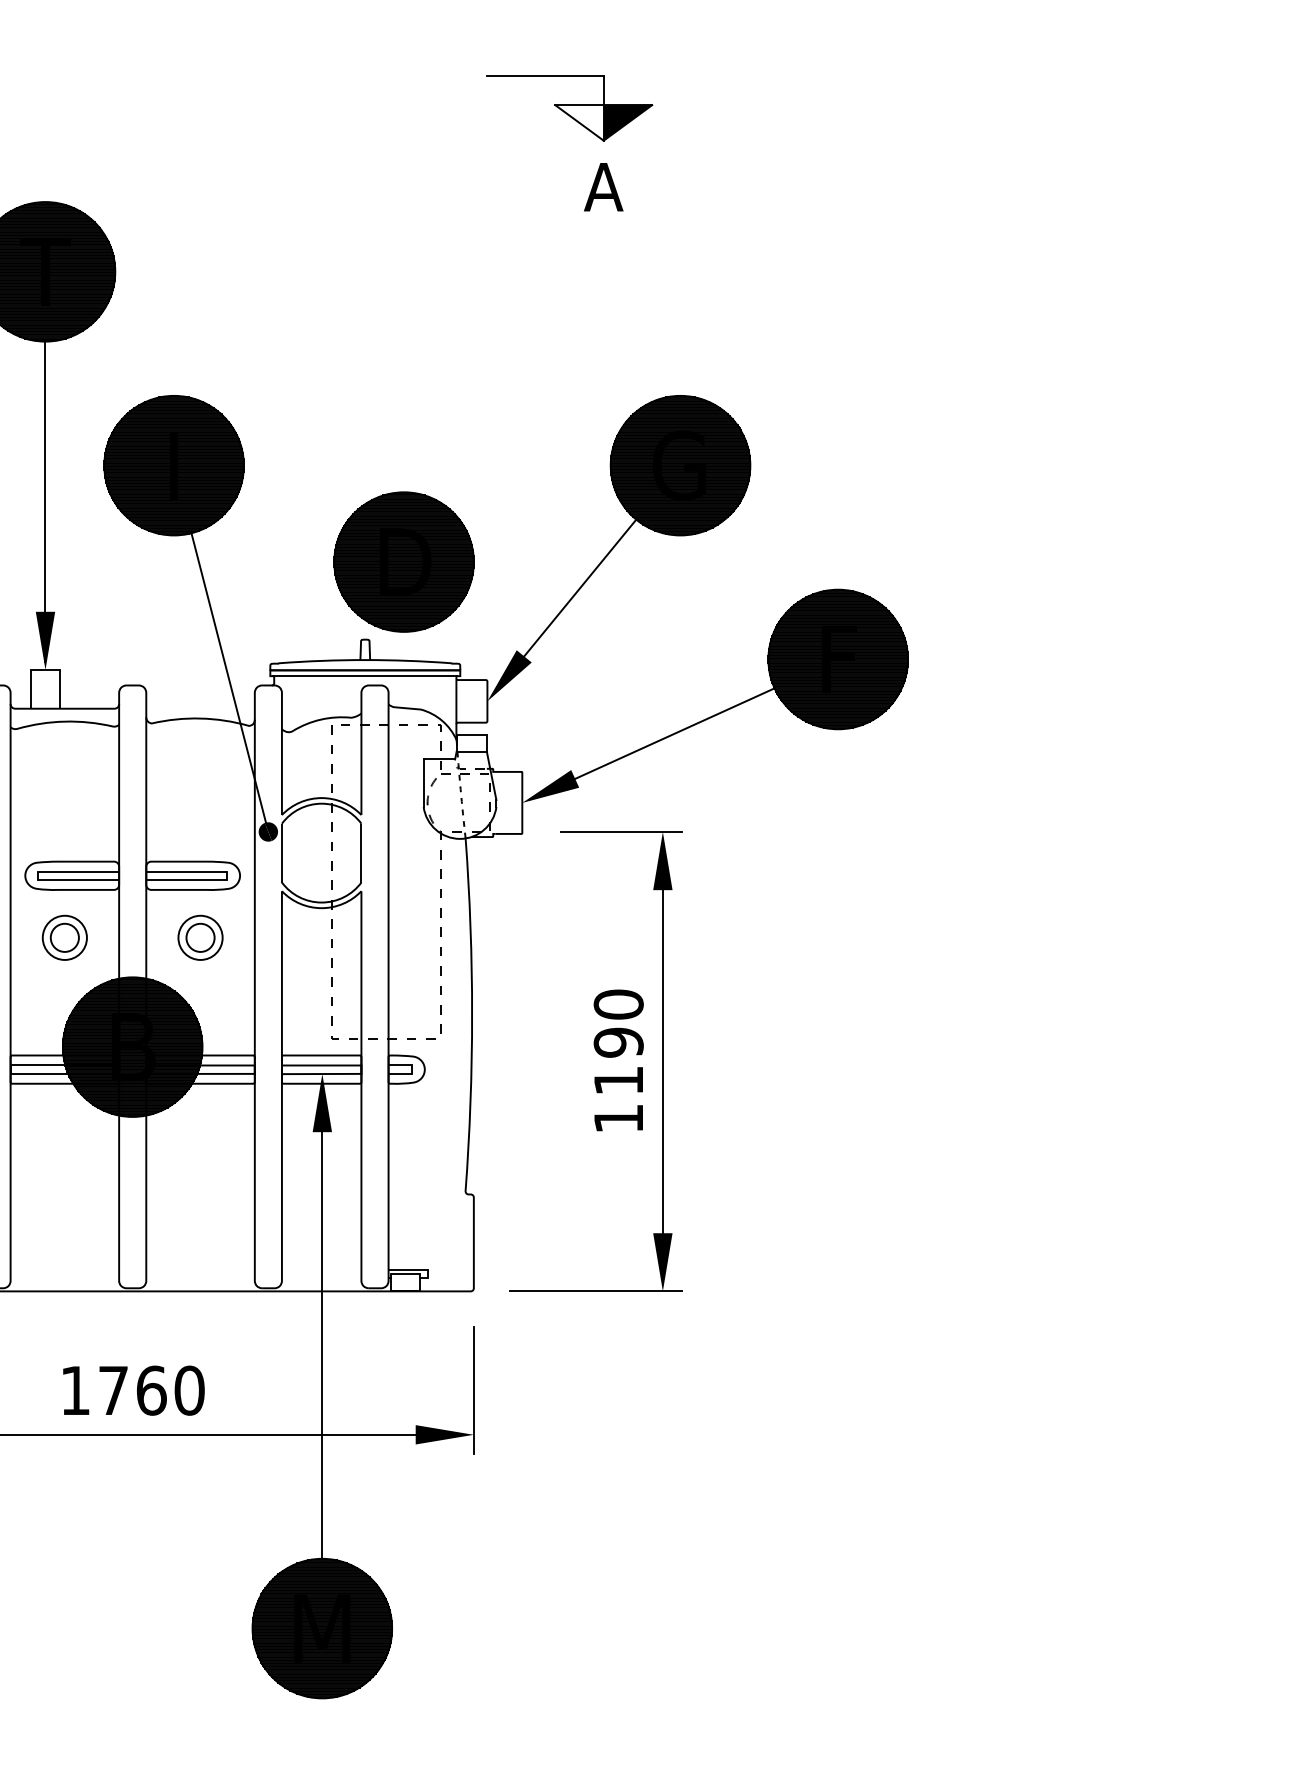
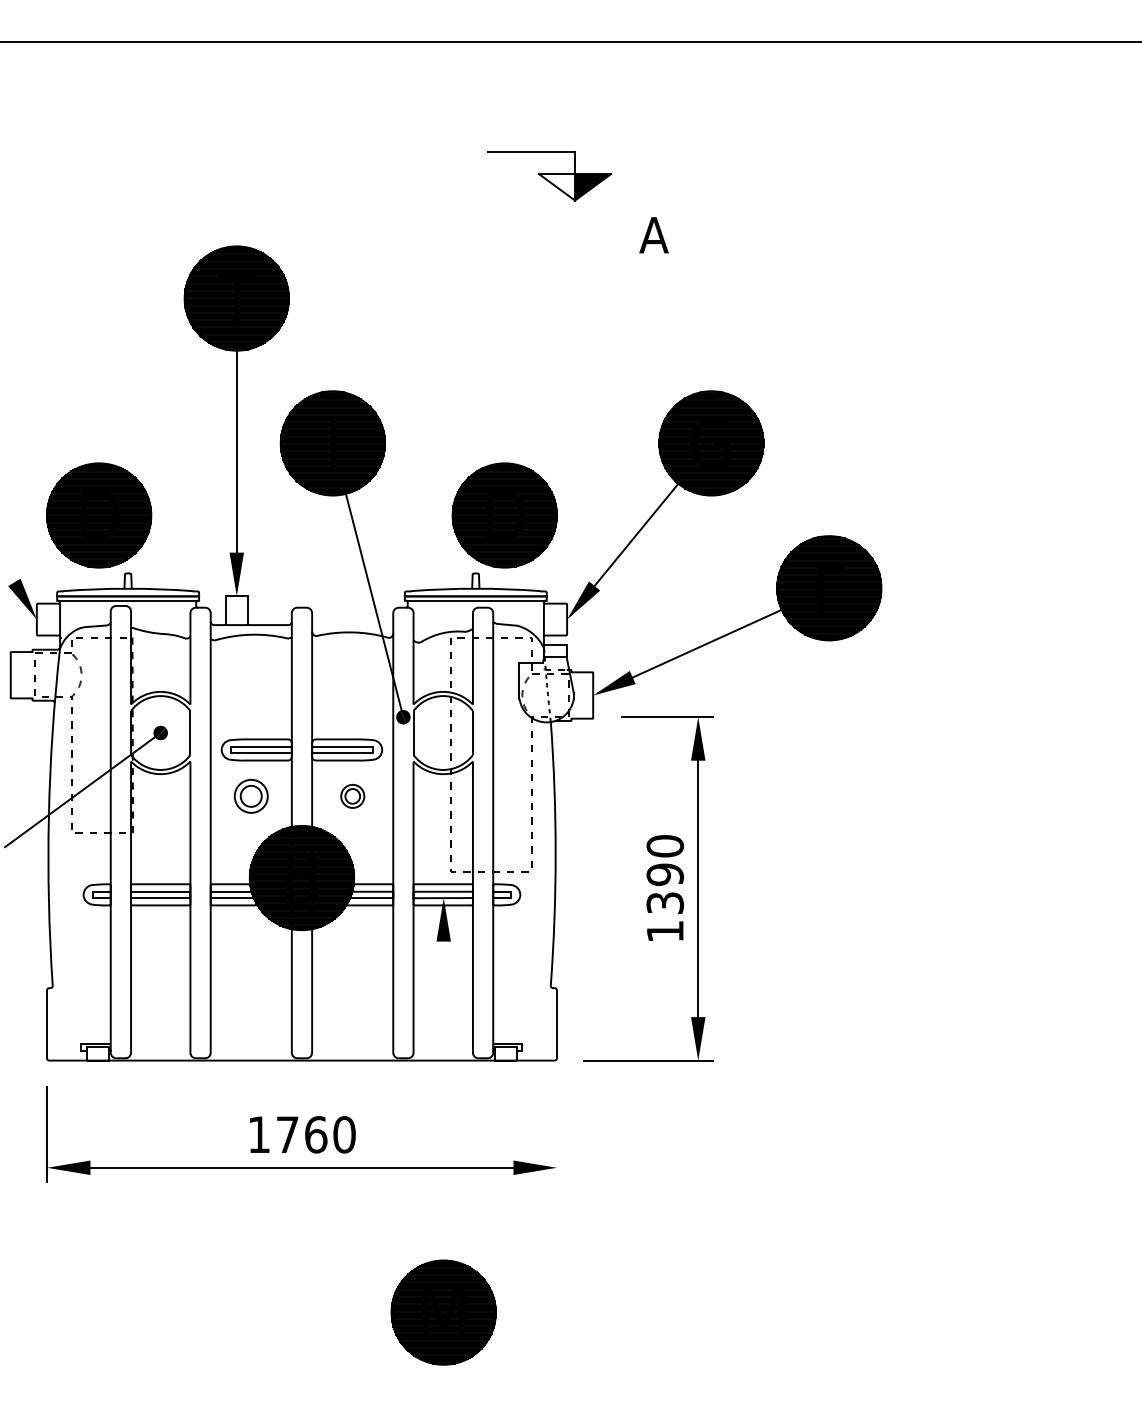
part: (569, 108) -> (549, 176), moved
part: (200, 938) -> (352, 796), size x0.7
text: (617, 1079) -> (664, 902), 1190 -> 1390
line: (322, 1319) -> (443, 1081), removed
line: (473, 1390) -> (556, 1134), removed

